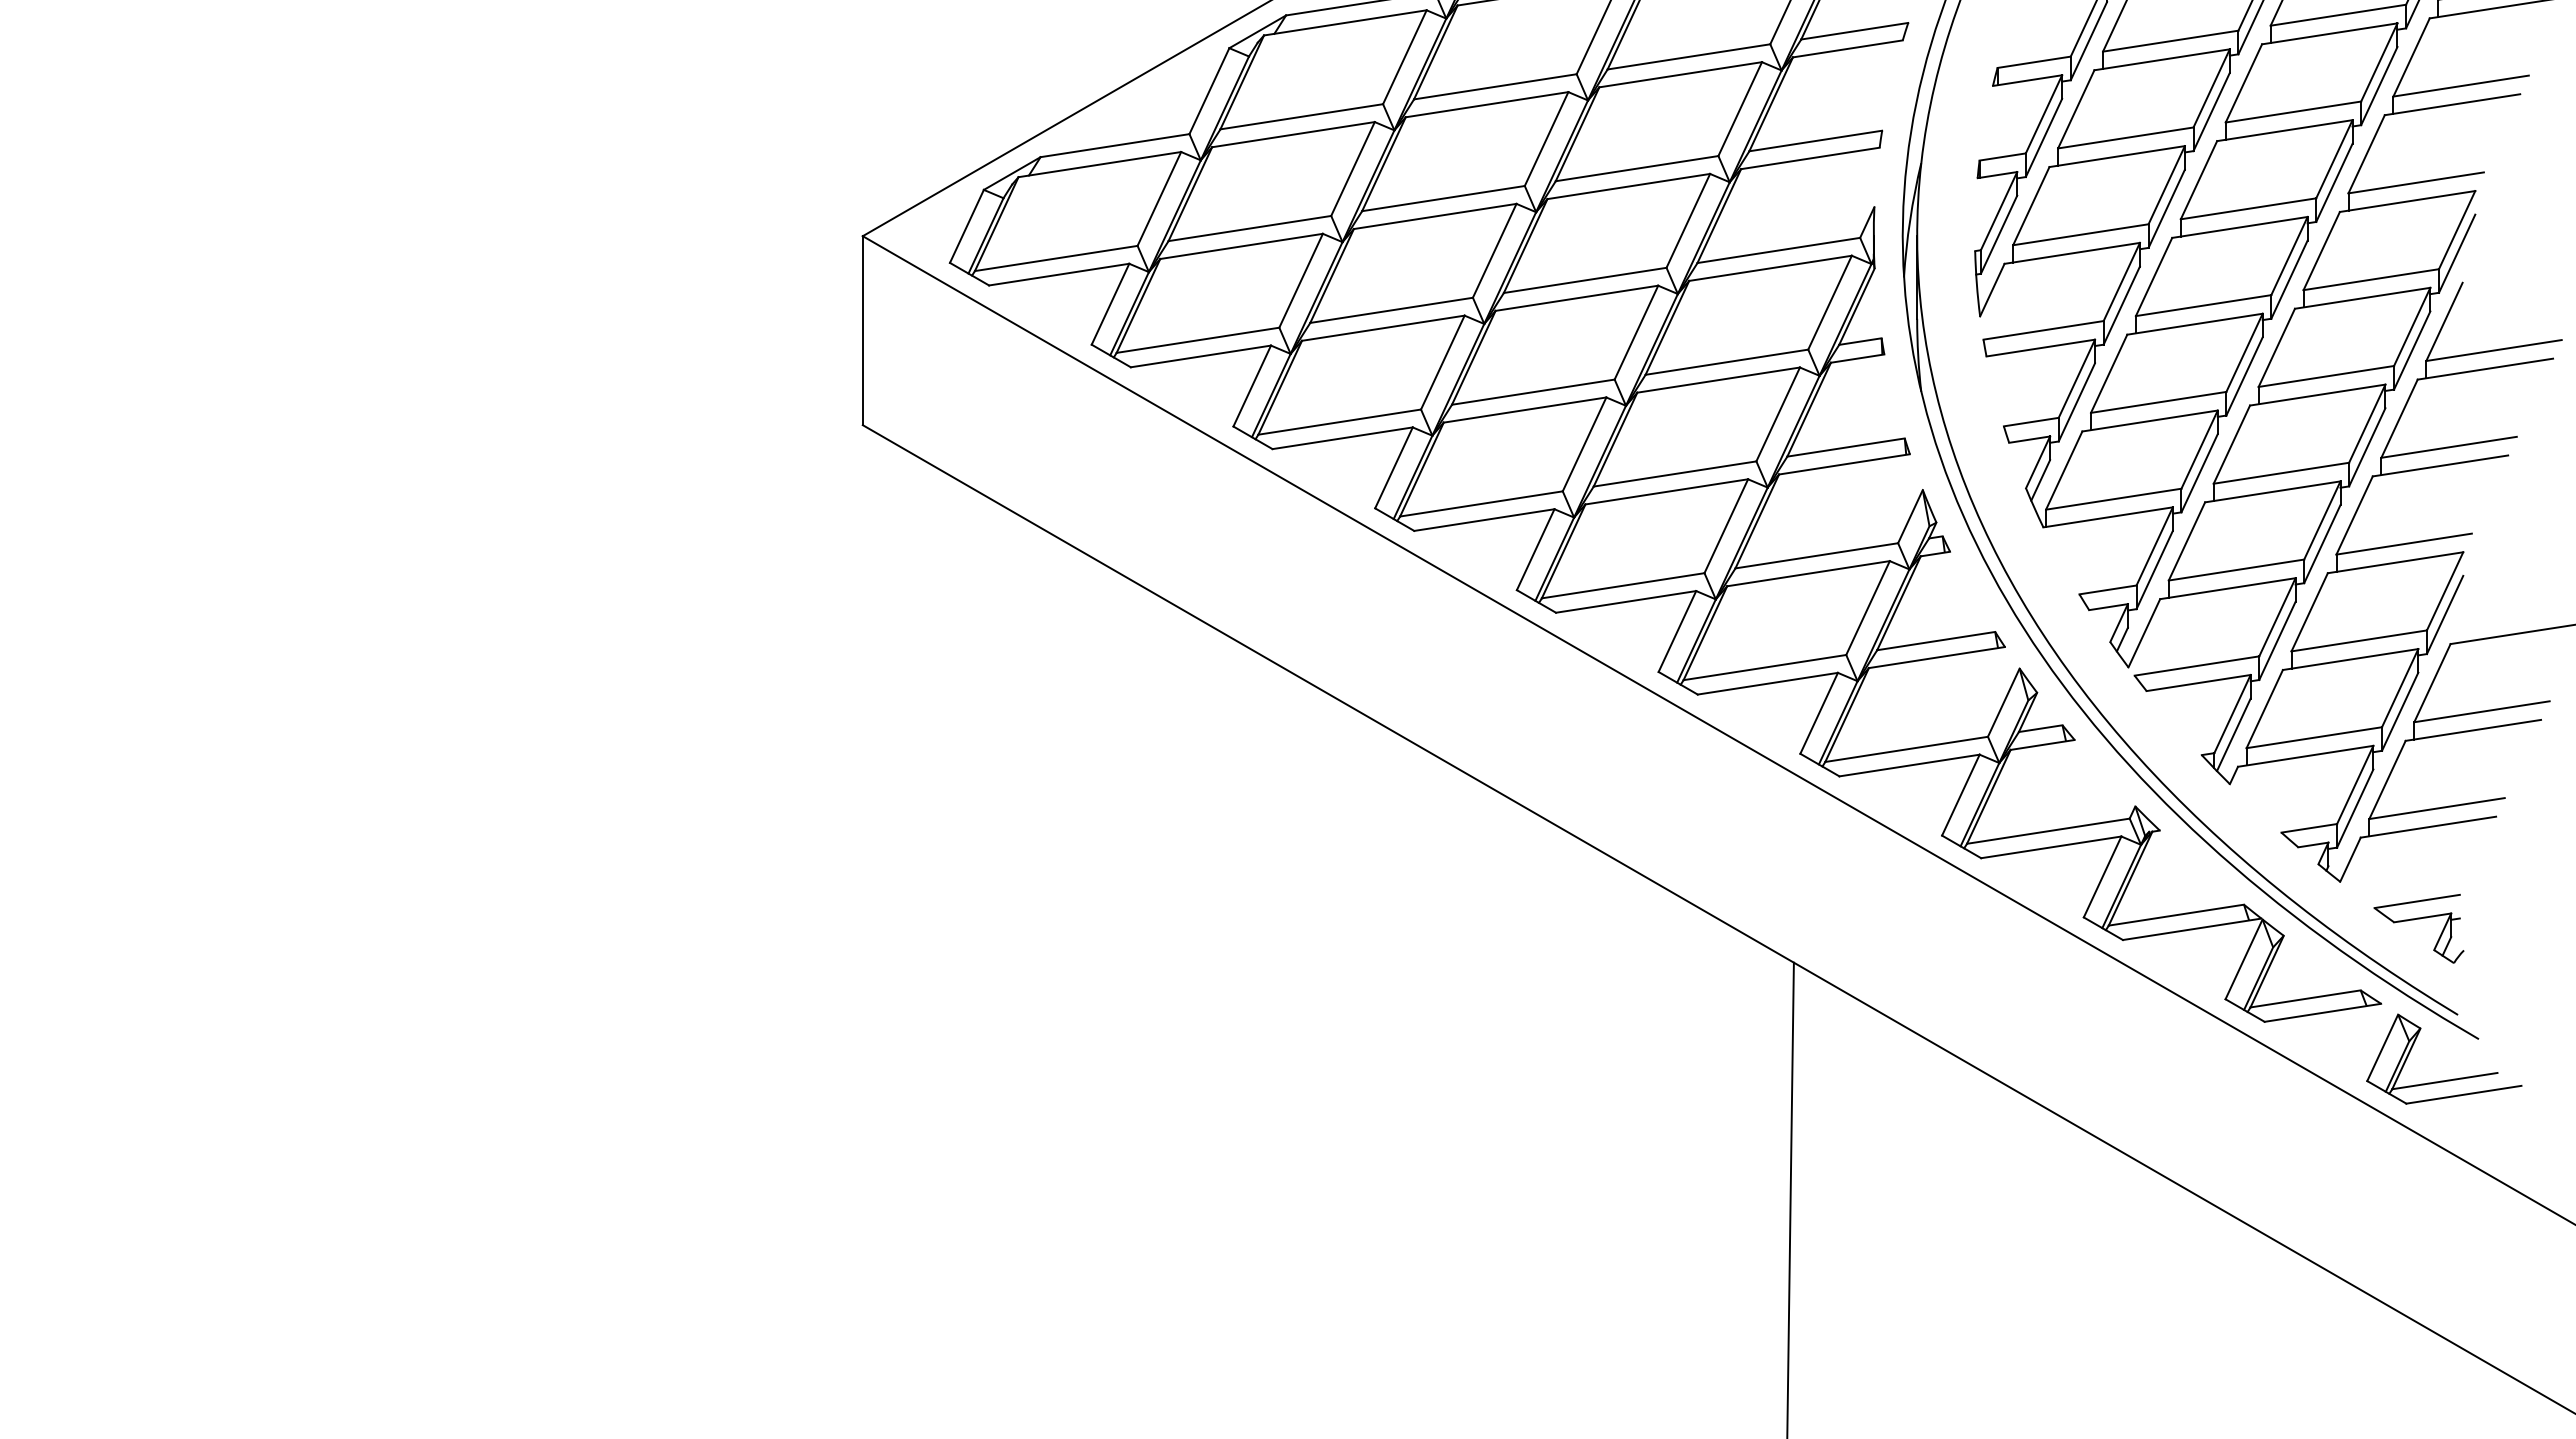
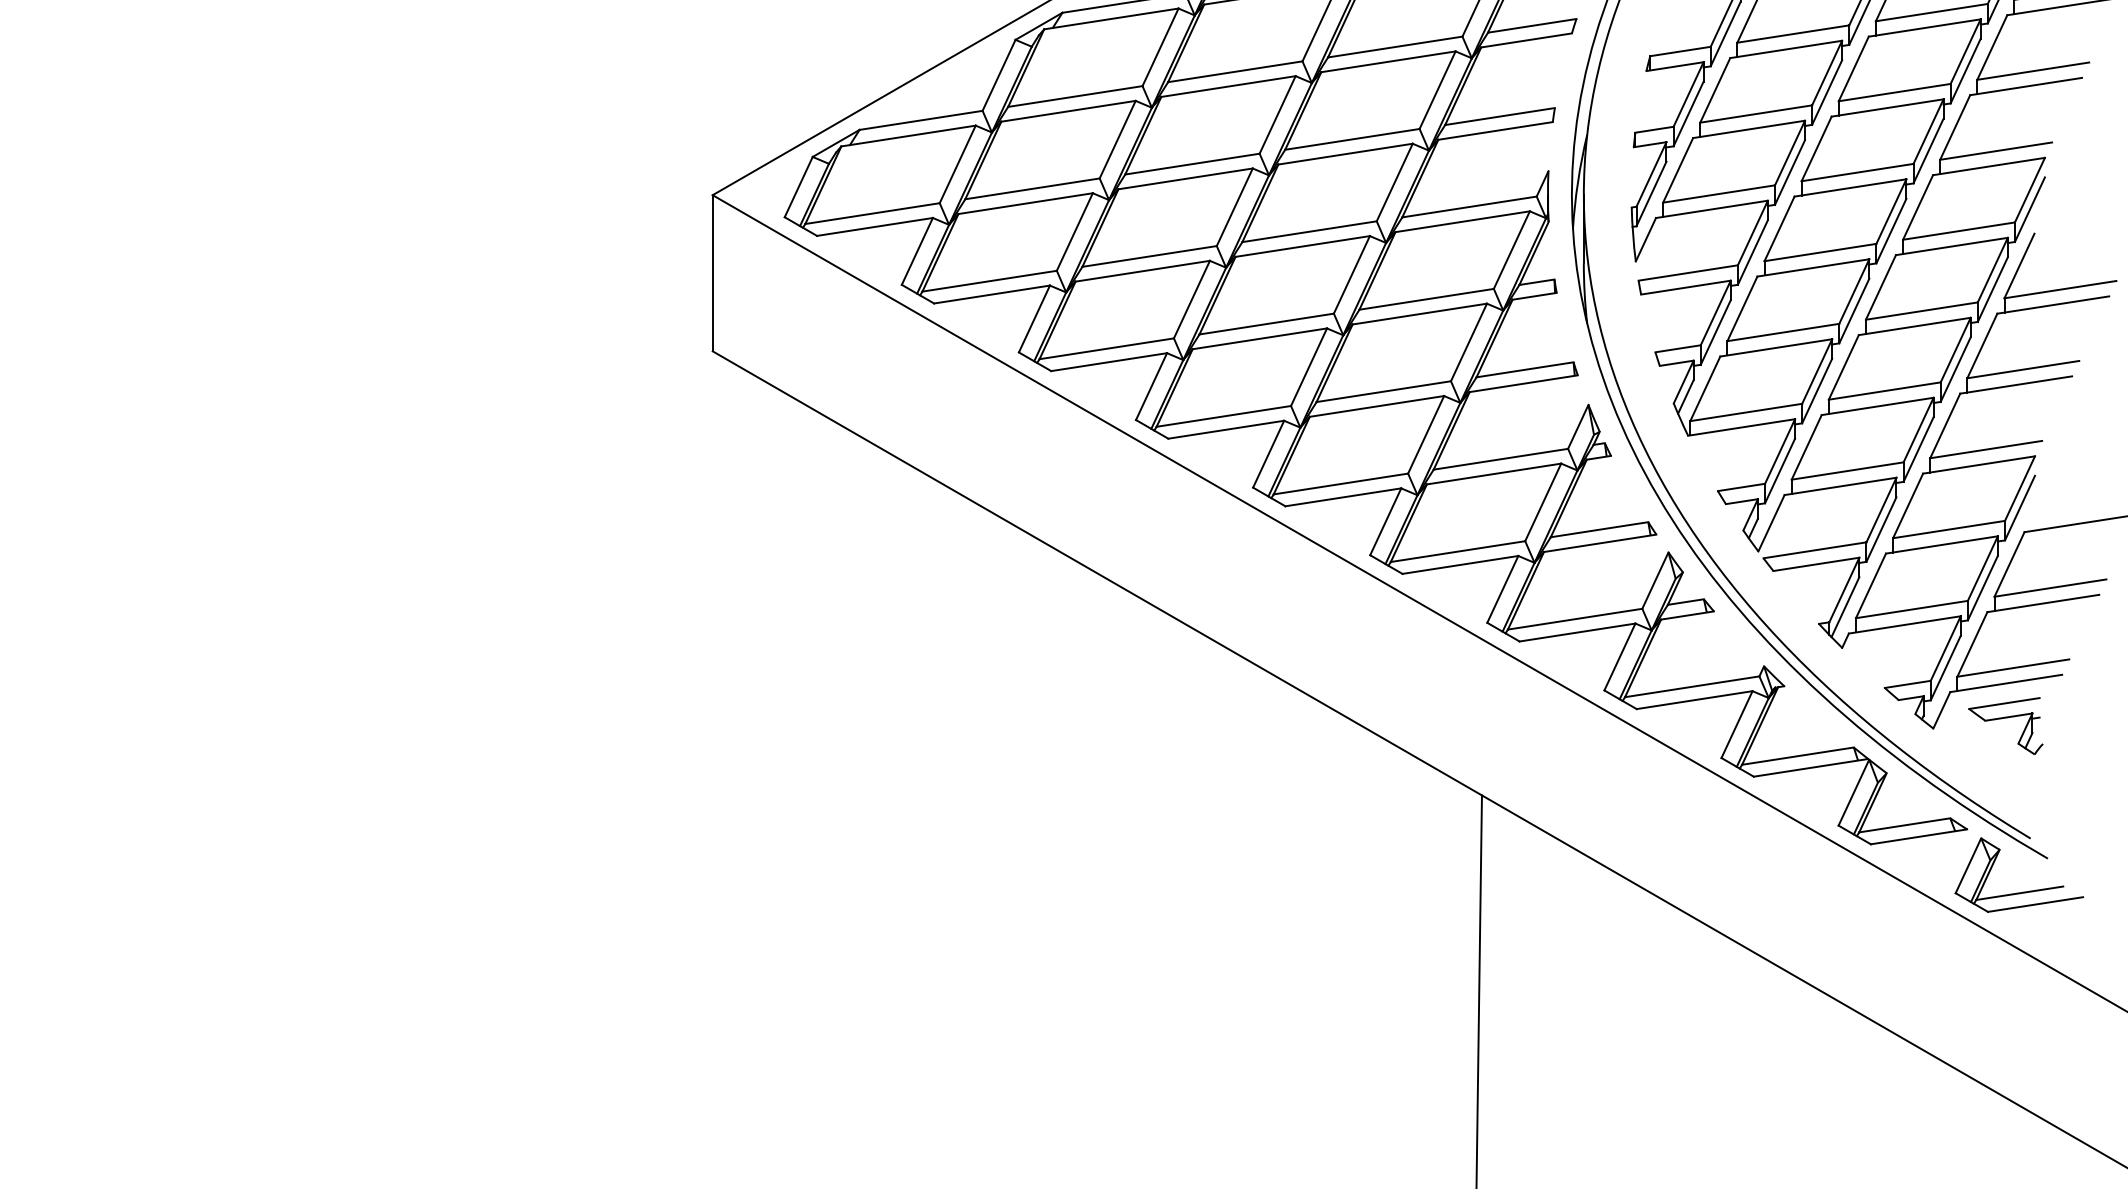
part: (2414, 920) -> (2002, 719), moved

